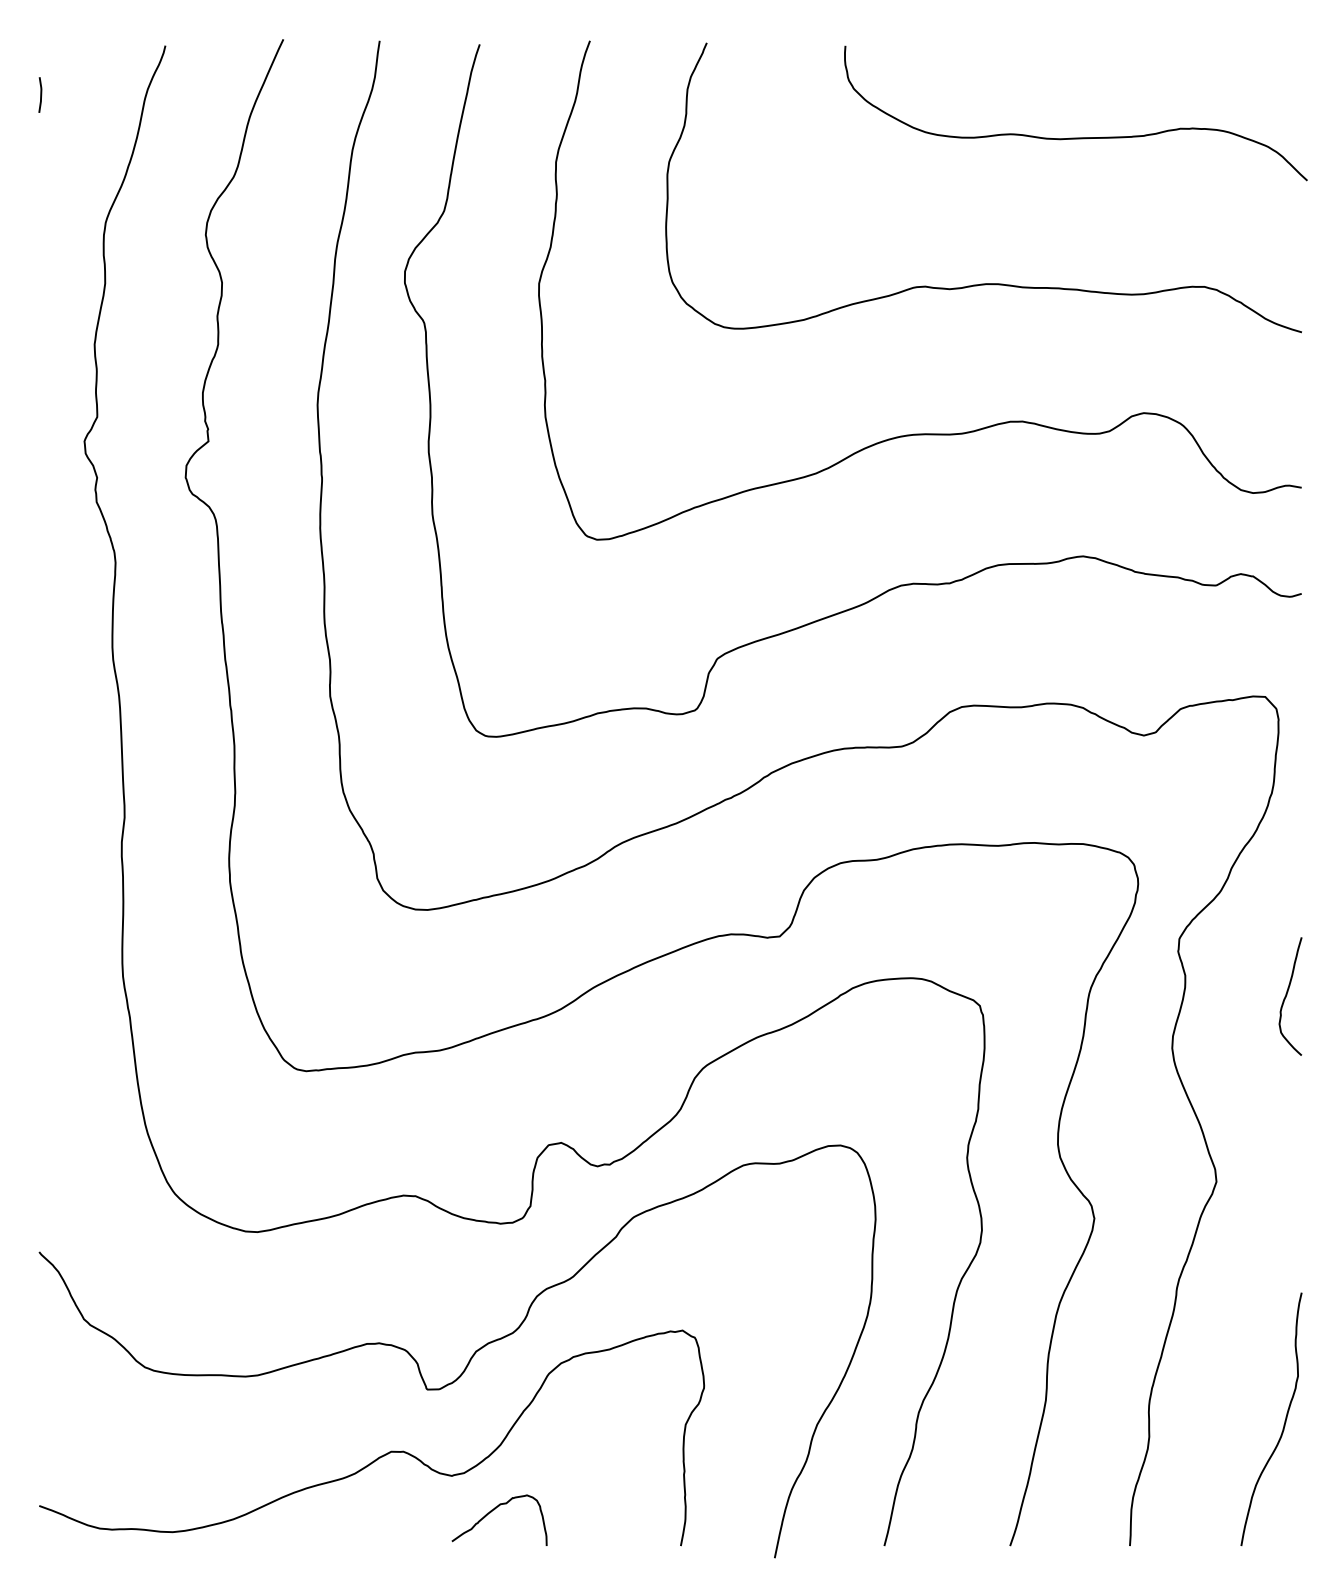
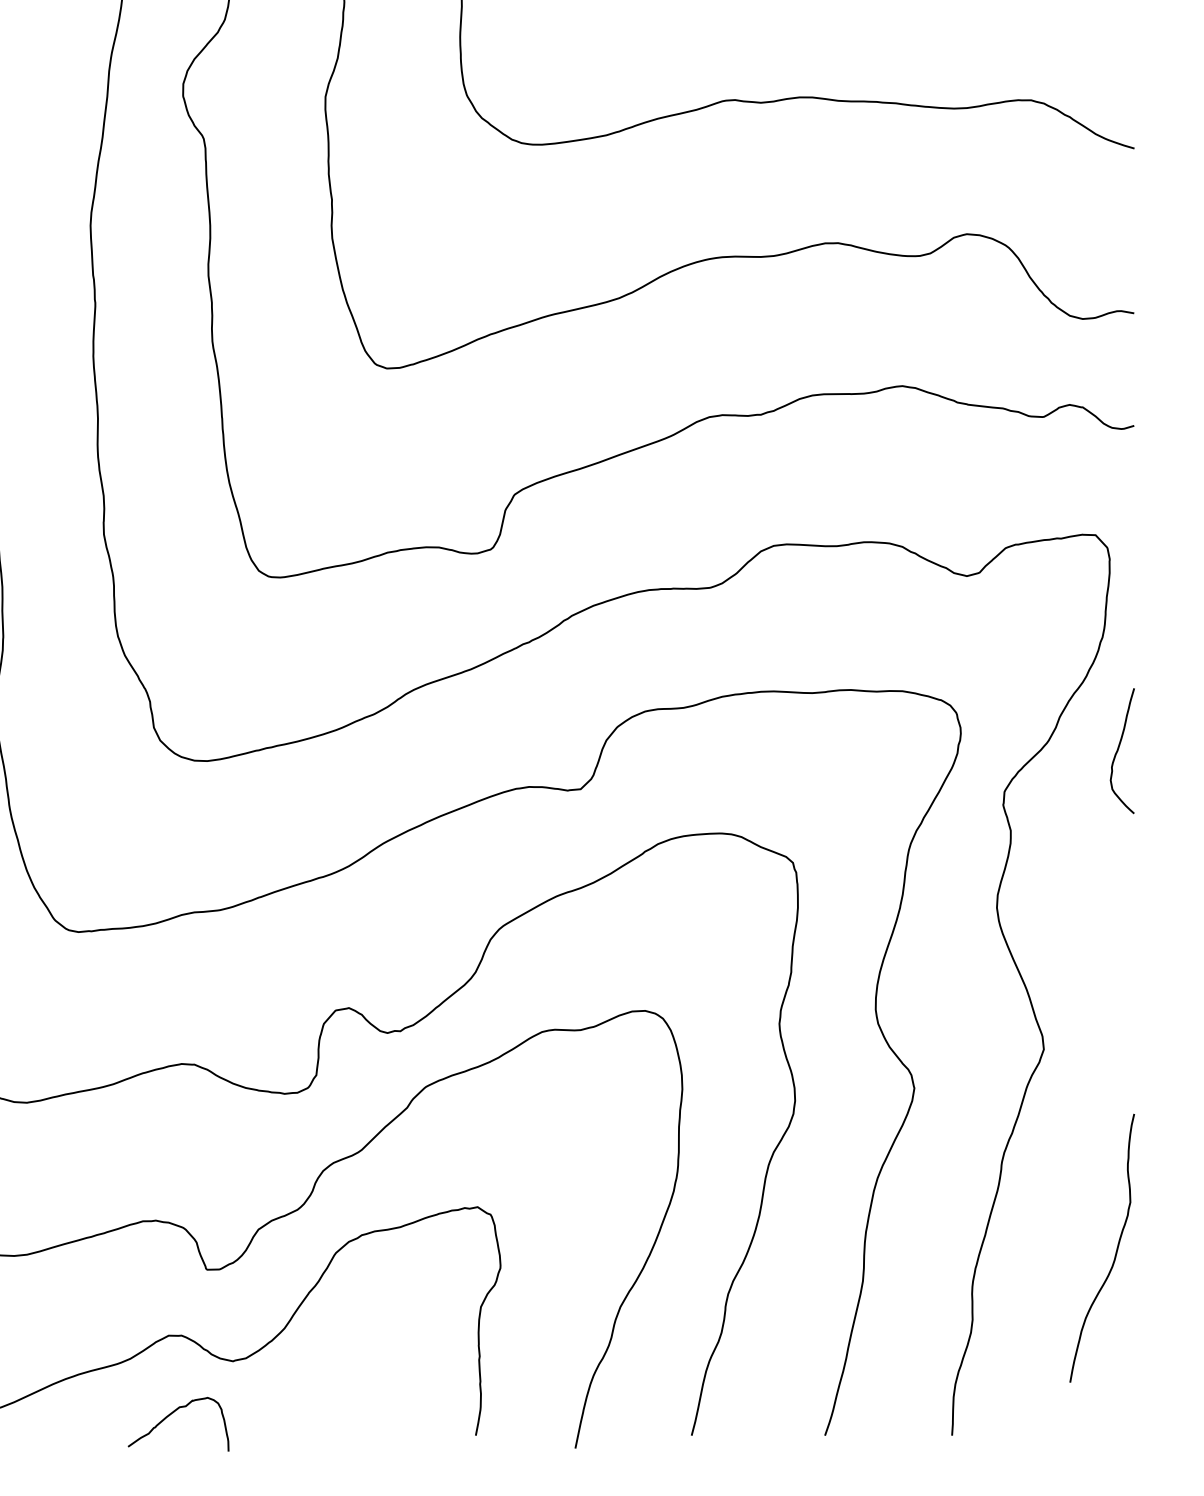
curve: (1287, 995) -> (1119, 750), moved
curve: (1284, 1420) -> (1115, 1249), moved
curve: (494, 1510) -> (173, 1413), moved

